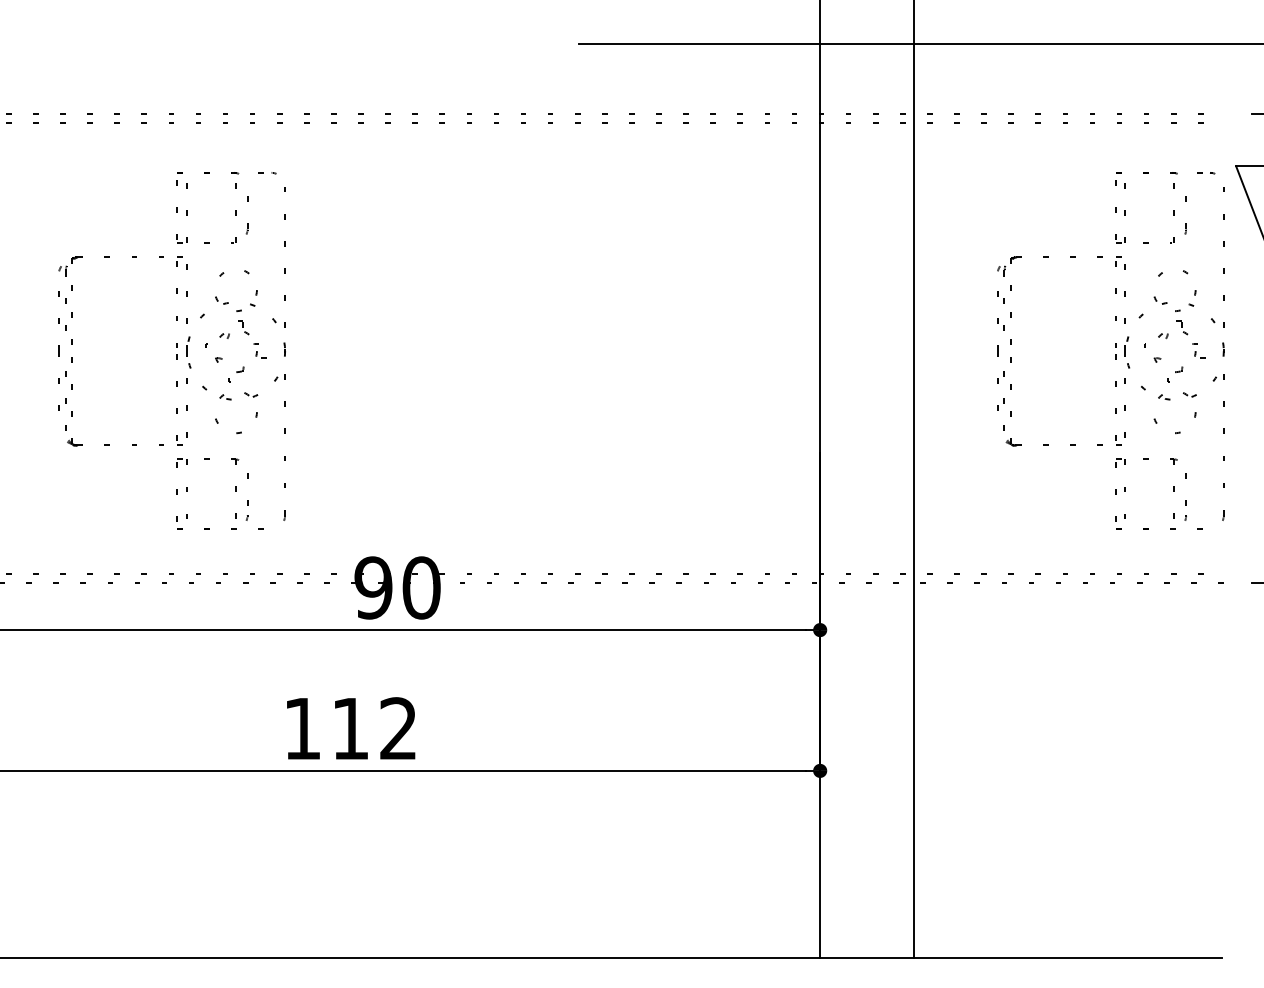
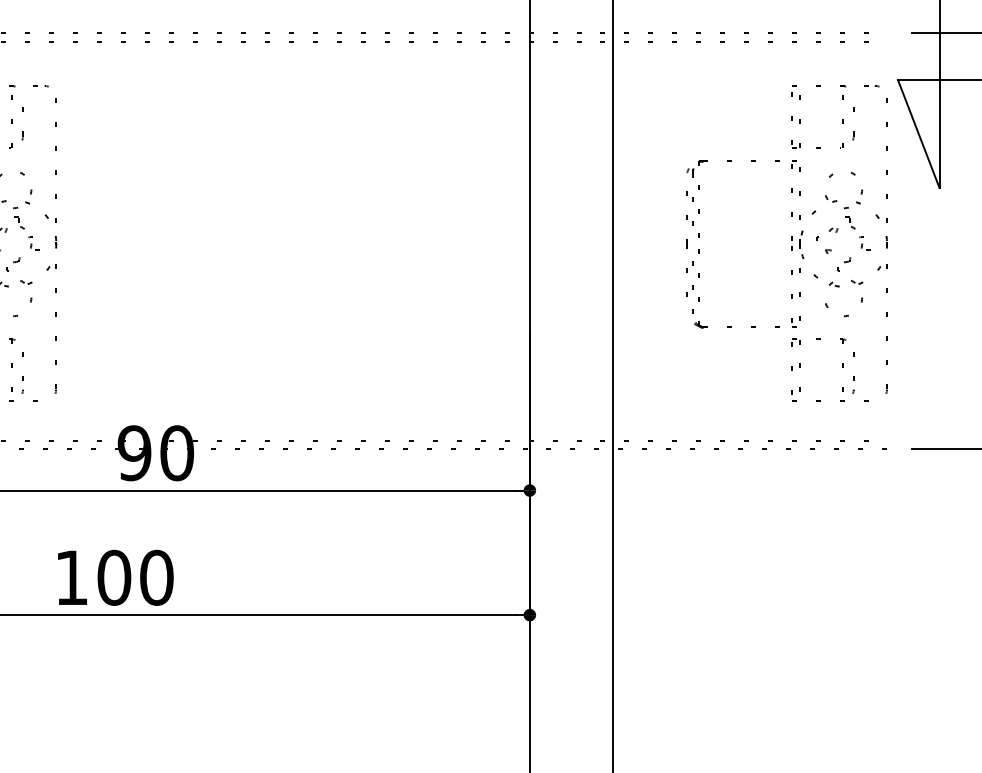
text: (374, 728) -> (135, 577), 112 -> 100

